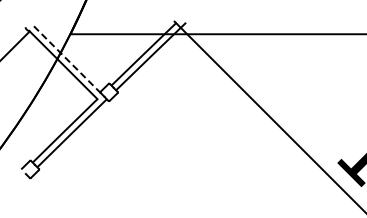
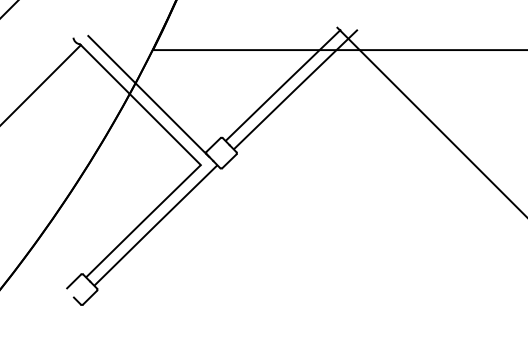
line: (68, 60) -> (149, 96), dashed -> solid

